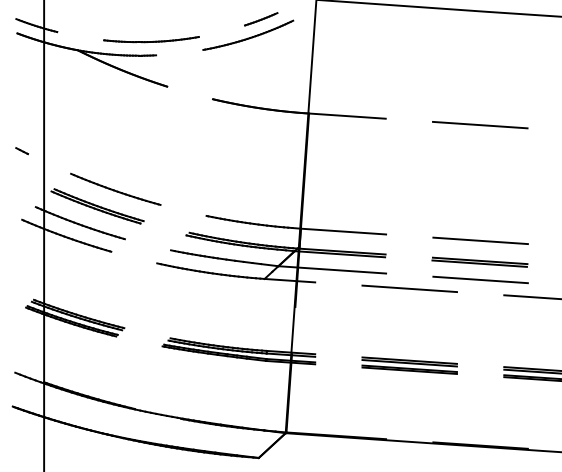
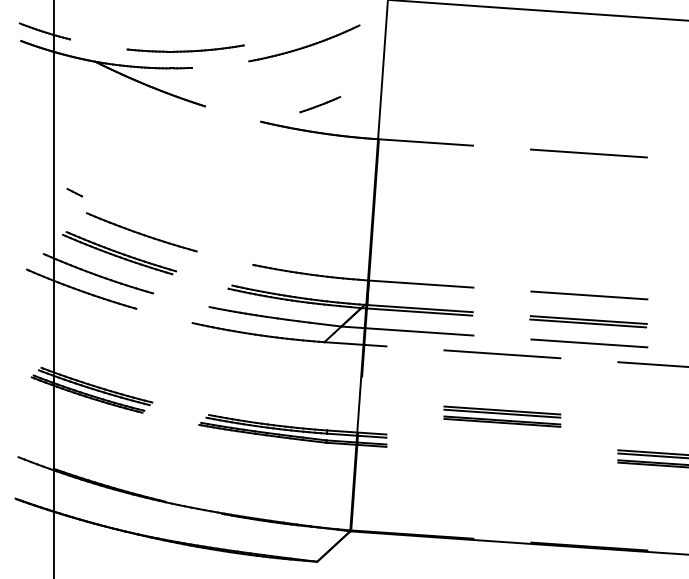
line: (261, 19) -> (320, 104), moved
line: (21, 151) -> (74, 193), moved
part: (409, 365) -> (502, 416), moved

